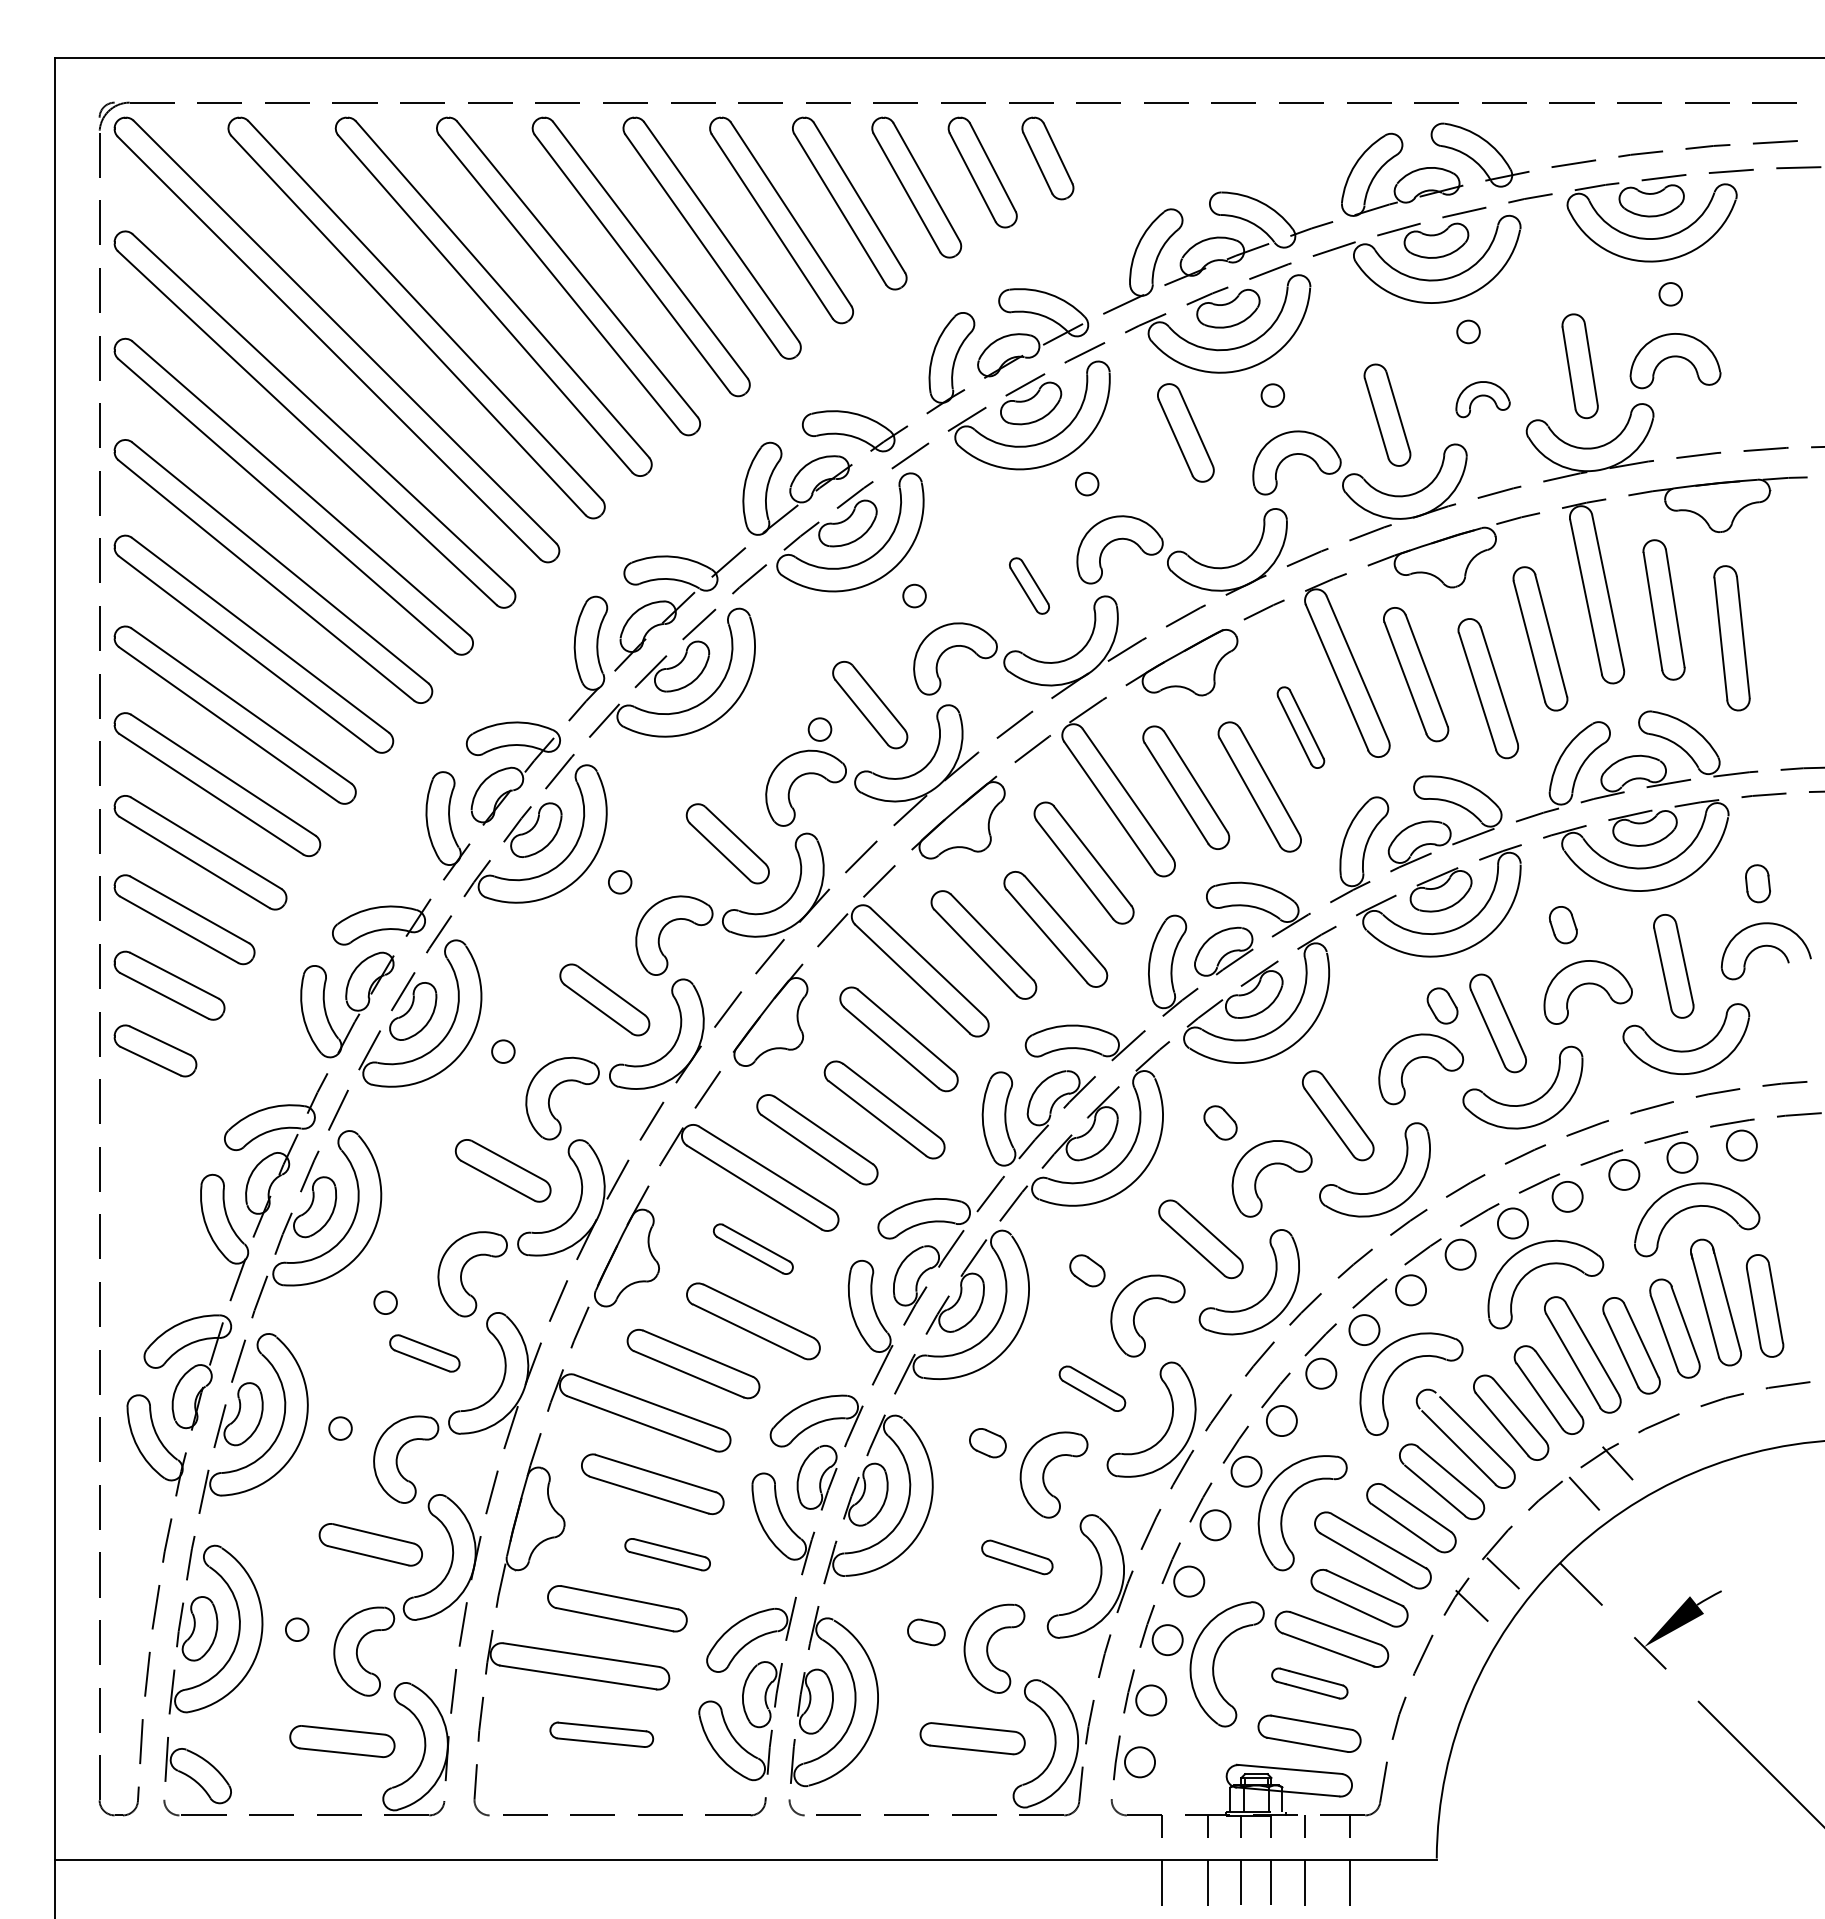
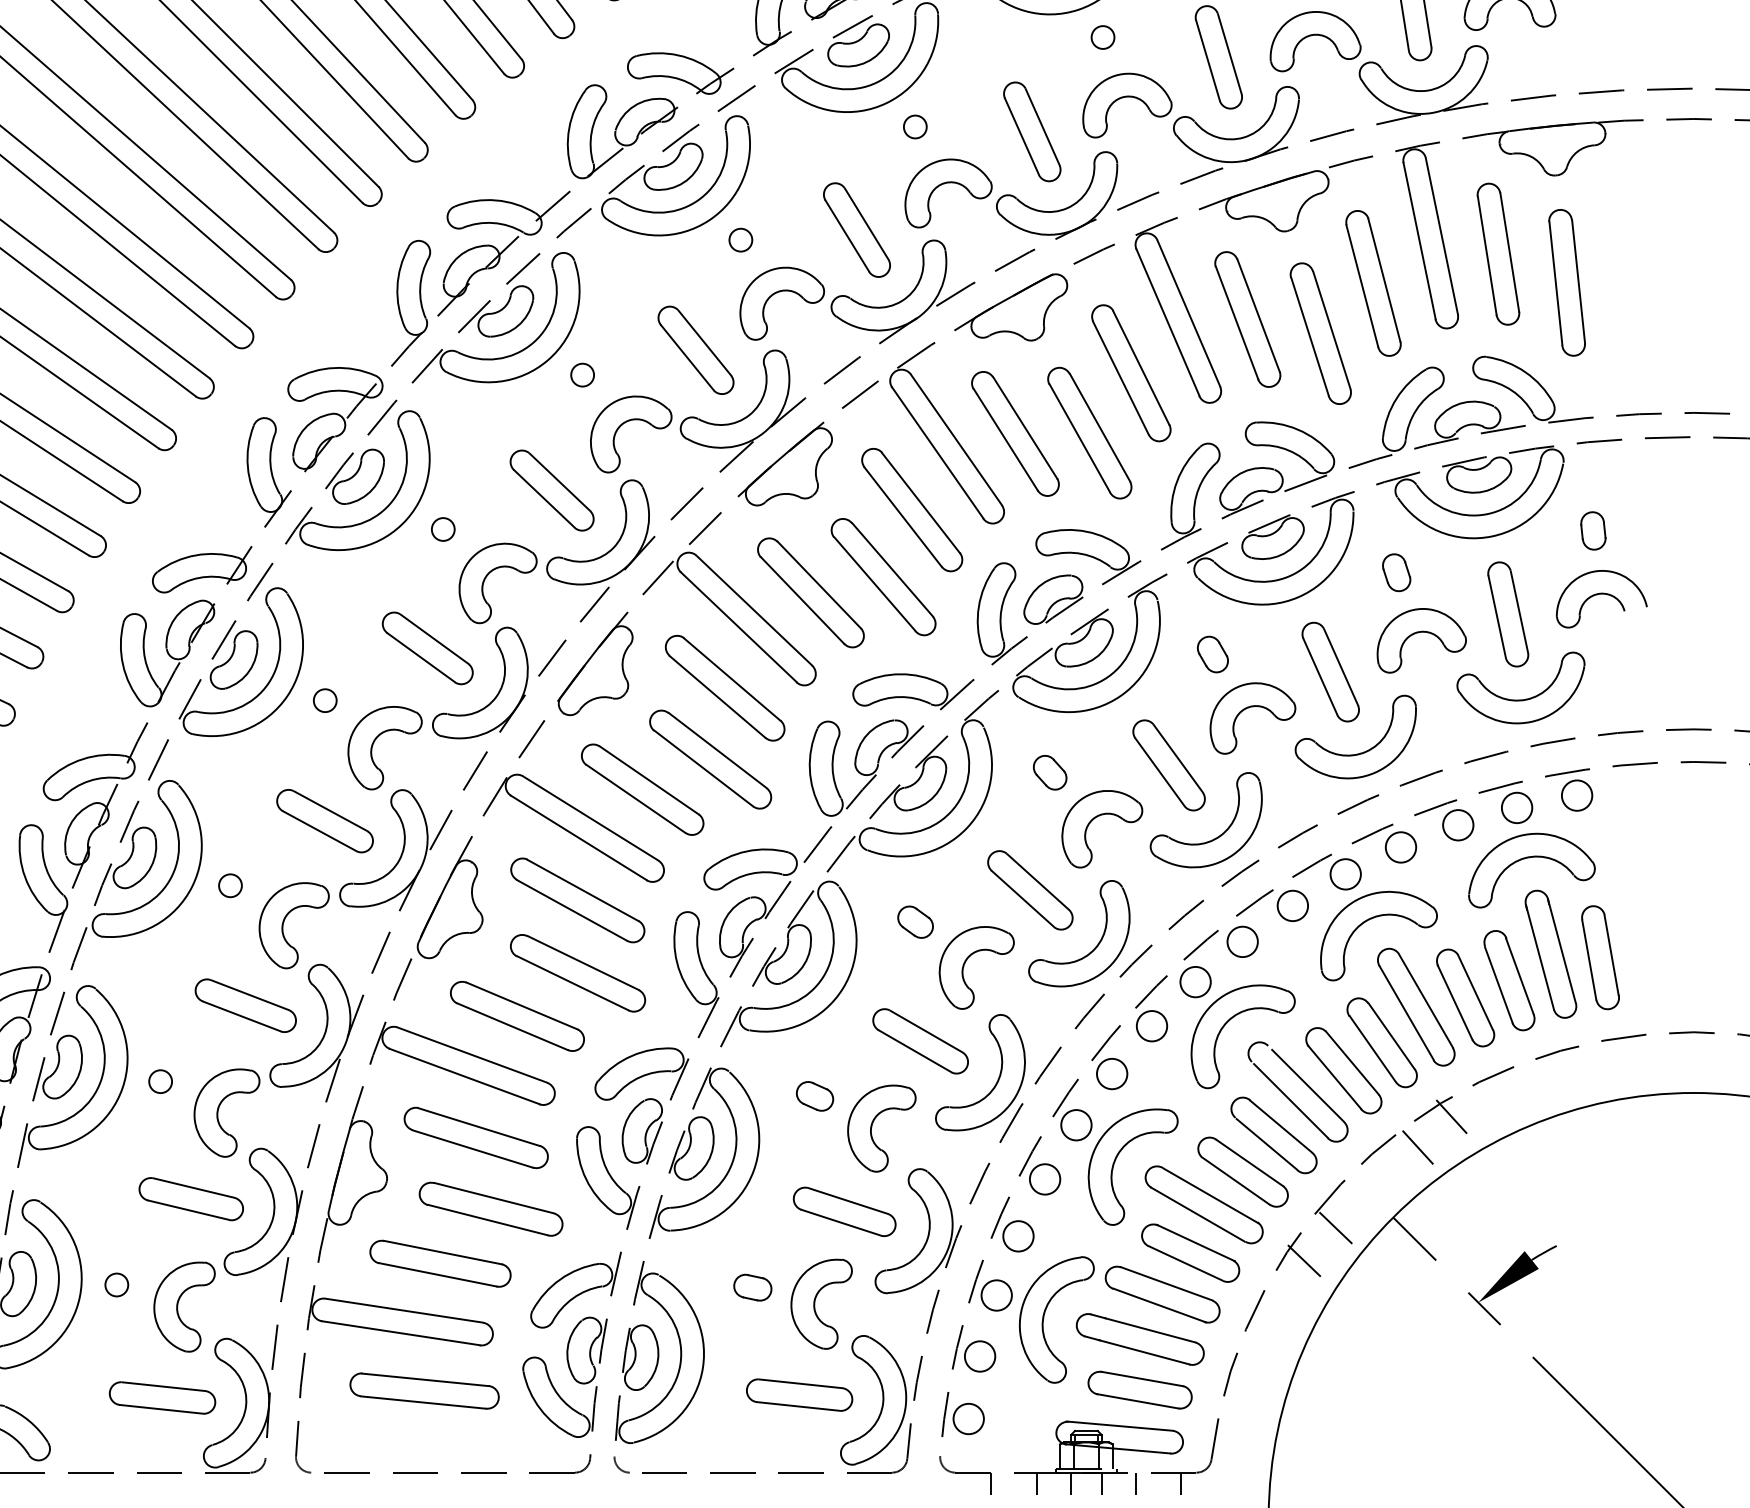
part: (1482, 399) -> (1314, 41), size x1.67
part: (1185, 432) -> (1031, 131), moved
part: (1029, 585) -> (857, 229), size x1.67
part: (1300, 727) -> (1130, 373), size x1.67
circle: (819, 729) -> (582, 375), moved
part: (1442, 1005) -> (1212, 654), moved
part: (753, 1248) -> (578, 899), size x1.67
circle: (385, 1302) -> (230, 885), moved
part: (424, 1353) -> (245, 1005), size x1.43
part: (1092, 1388) -> (920, 1041), size x1.43
part: (667, 1554) -> (491, 1208), size x1.67
part: (1017, 1557) -> (844, 1211), size x1.43
part: (1309, 1683) -> (1140, 1339), size x1.67
part: (601, 1734) -> (424, 1390), size x1.43

